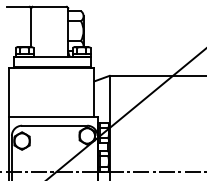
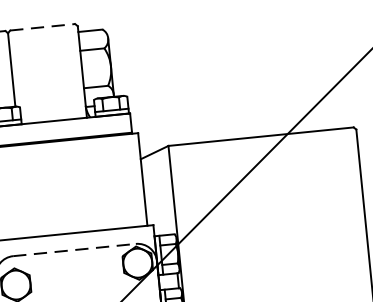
line: (50, 6) -> (44, 26), solid -> dashed
line: (54, 125) -> (74, 249), solid -> dashed

